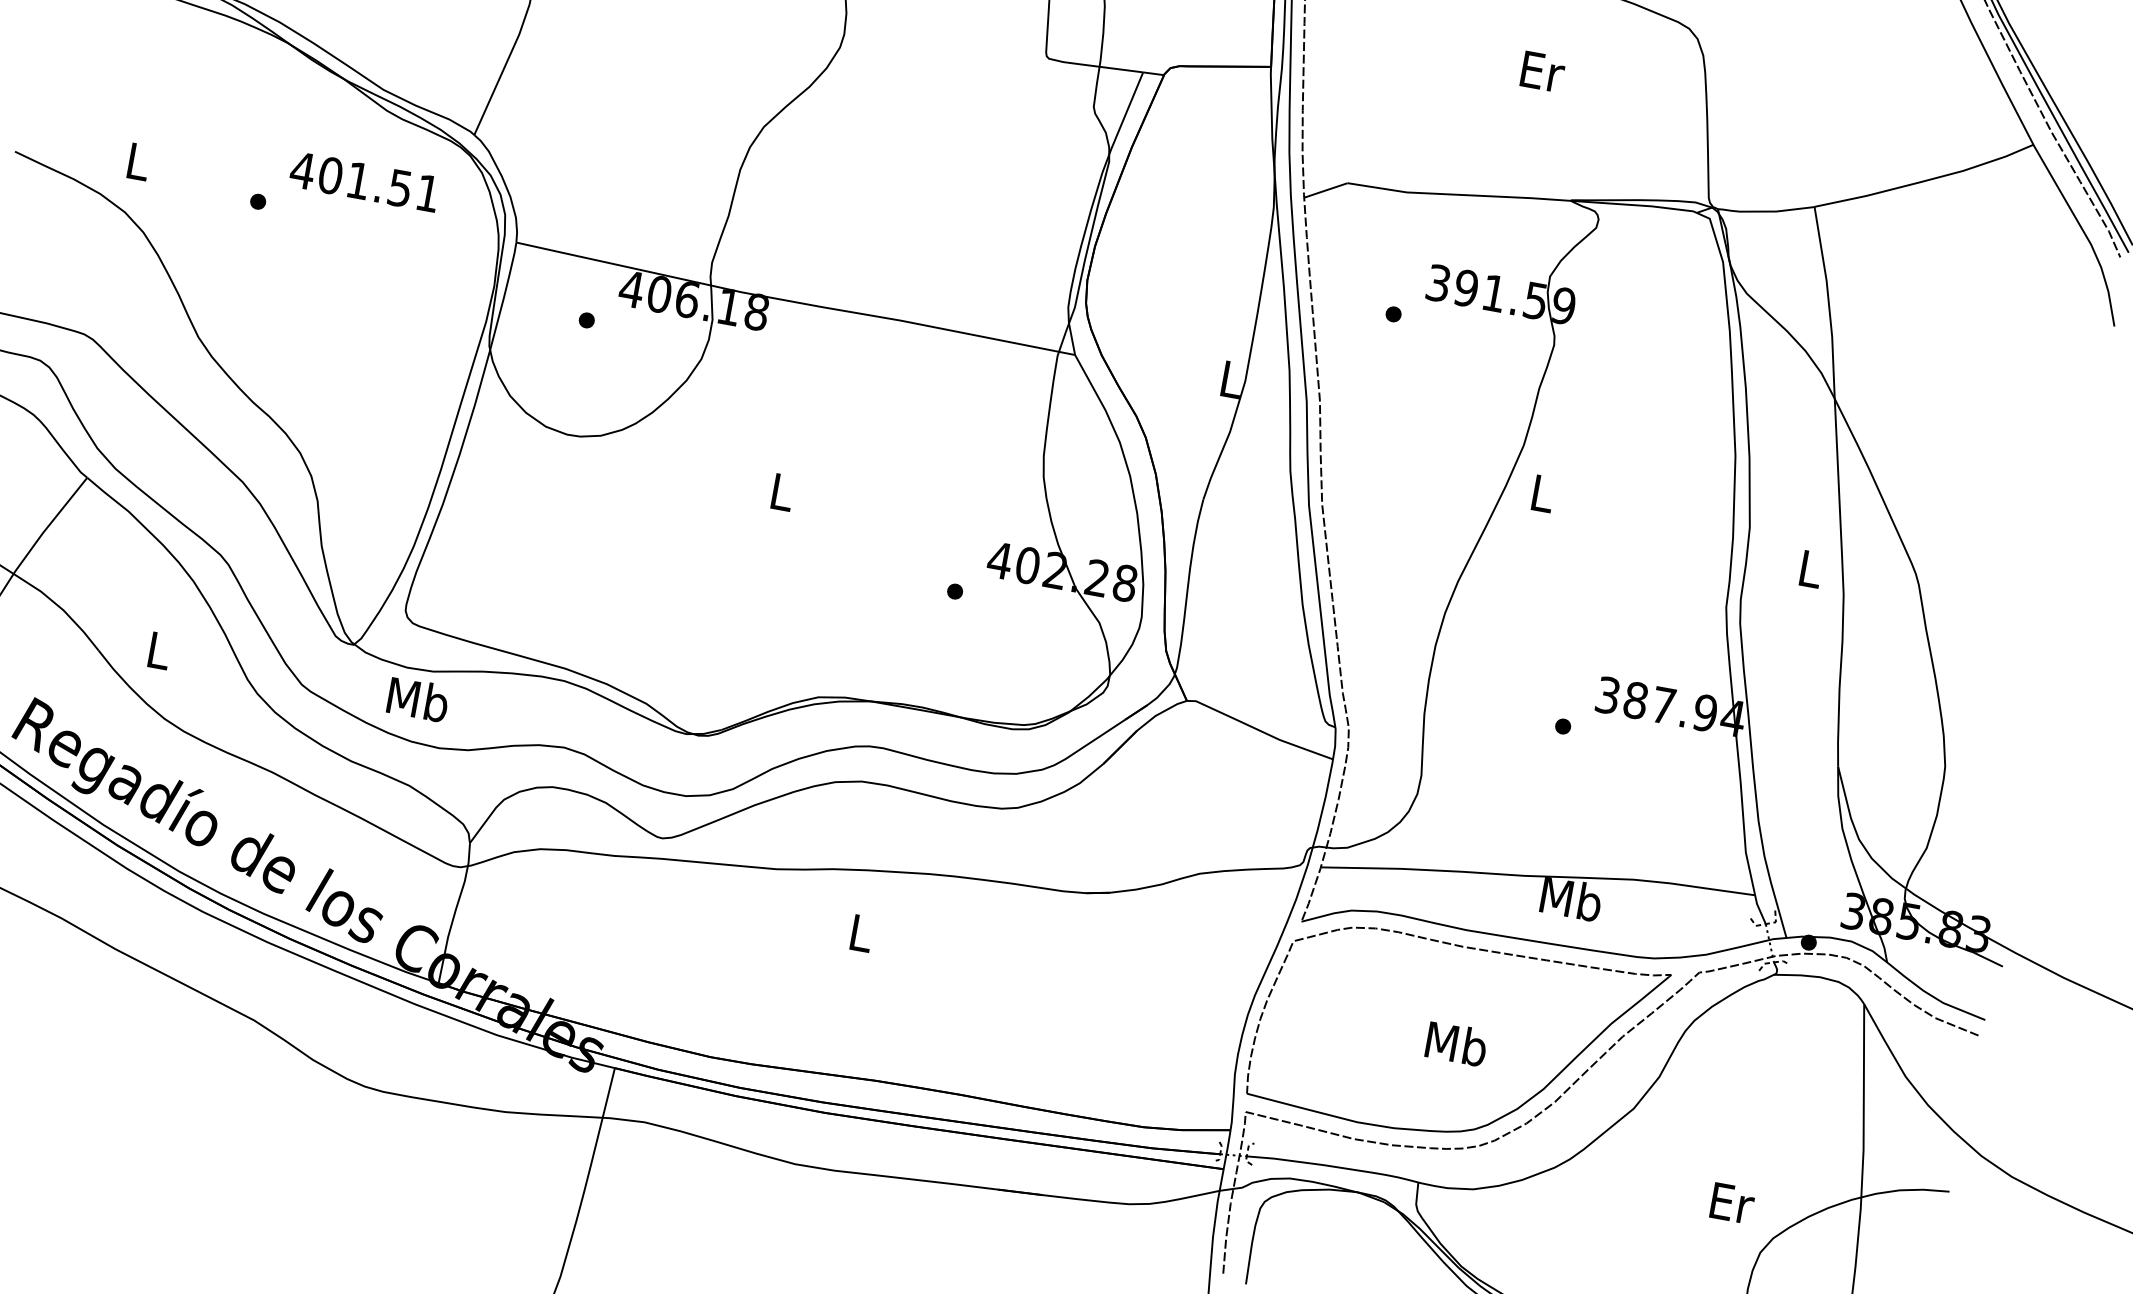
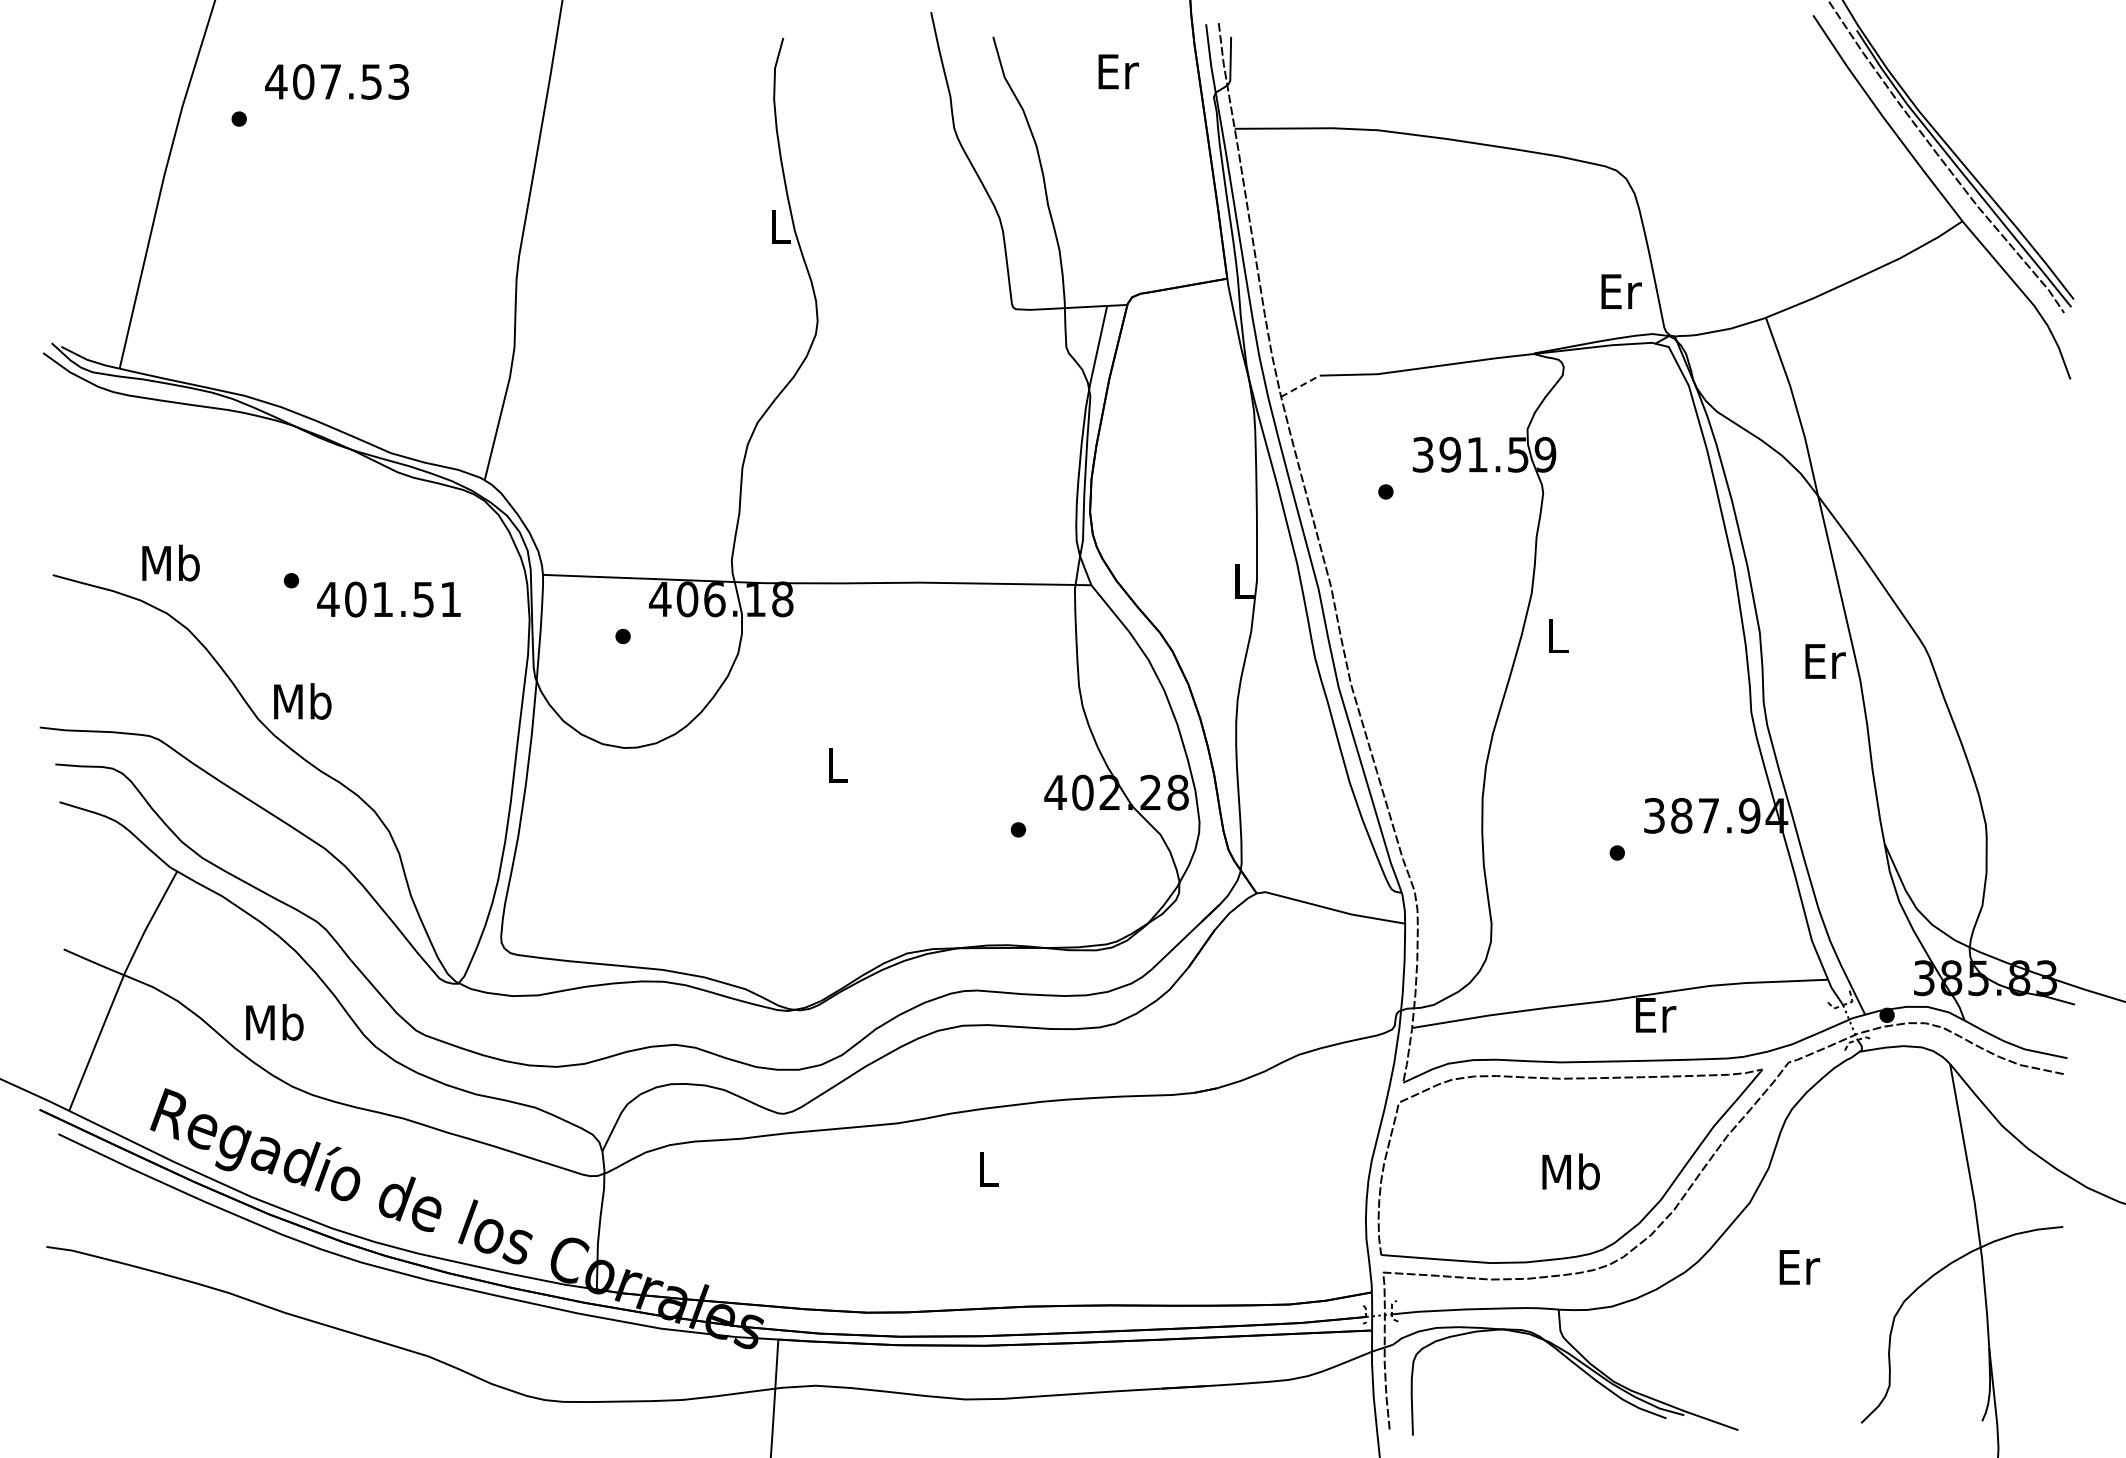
text: (1542, 71) -> (1621, 291), moved
text: (137, 160) -> (170, 562), L -> Mb
text: (364, 181) -> (388, 599), moved
line: (1325, 190) -> (1300, 386), solid -> dashed
text: (1811, 569) -> (1825, 661), L -> Er
text: (158, 650) -> (274, 1022), L -> Mb
text: (418, 699) -> (302, 701), moved
text: (1571, 898) -> (1654, 1014), Mb -> Er
text: (1732, 1203) -> (1799, 1267), moved

